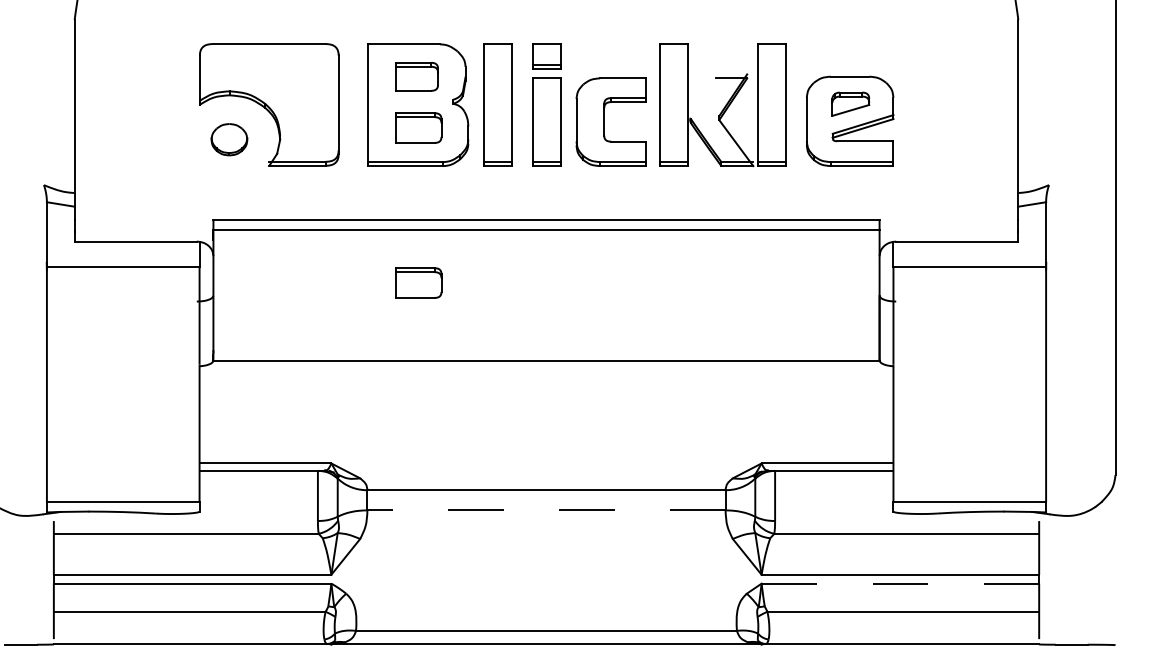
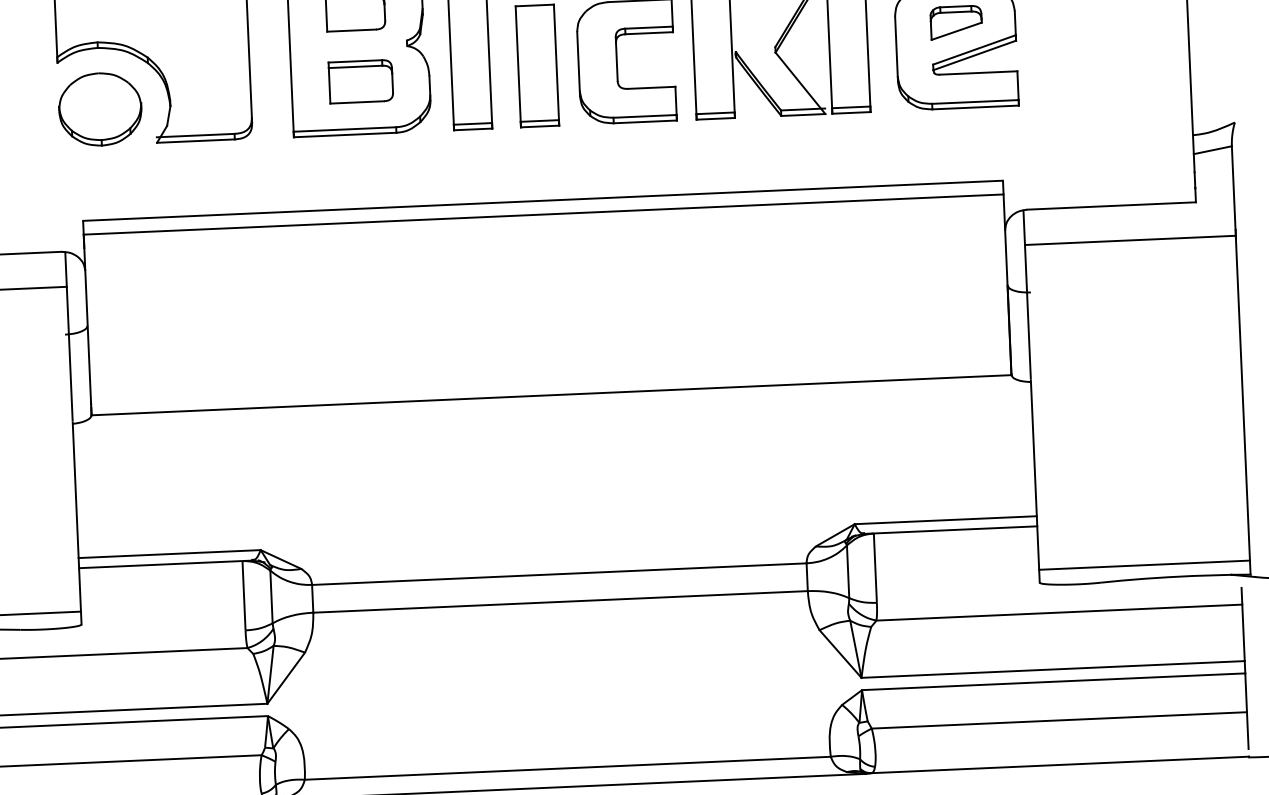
part: (229, 139) -> (100, 108), size x1.67
part: (418, 282) -> (370, 294), removed
line: (546, 510) -> (560, 602), dashed -> solid
line: (900, 583) -> (1053, 681), dashed -> solid

